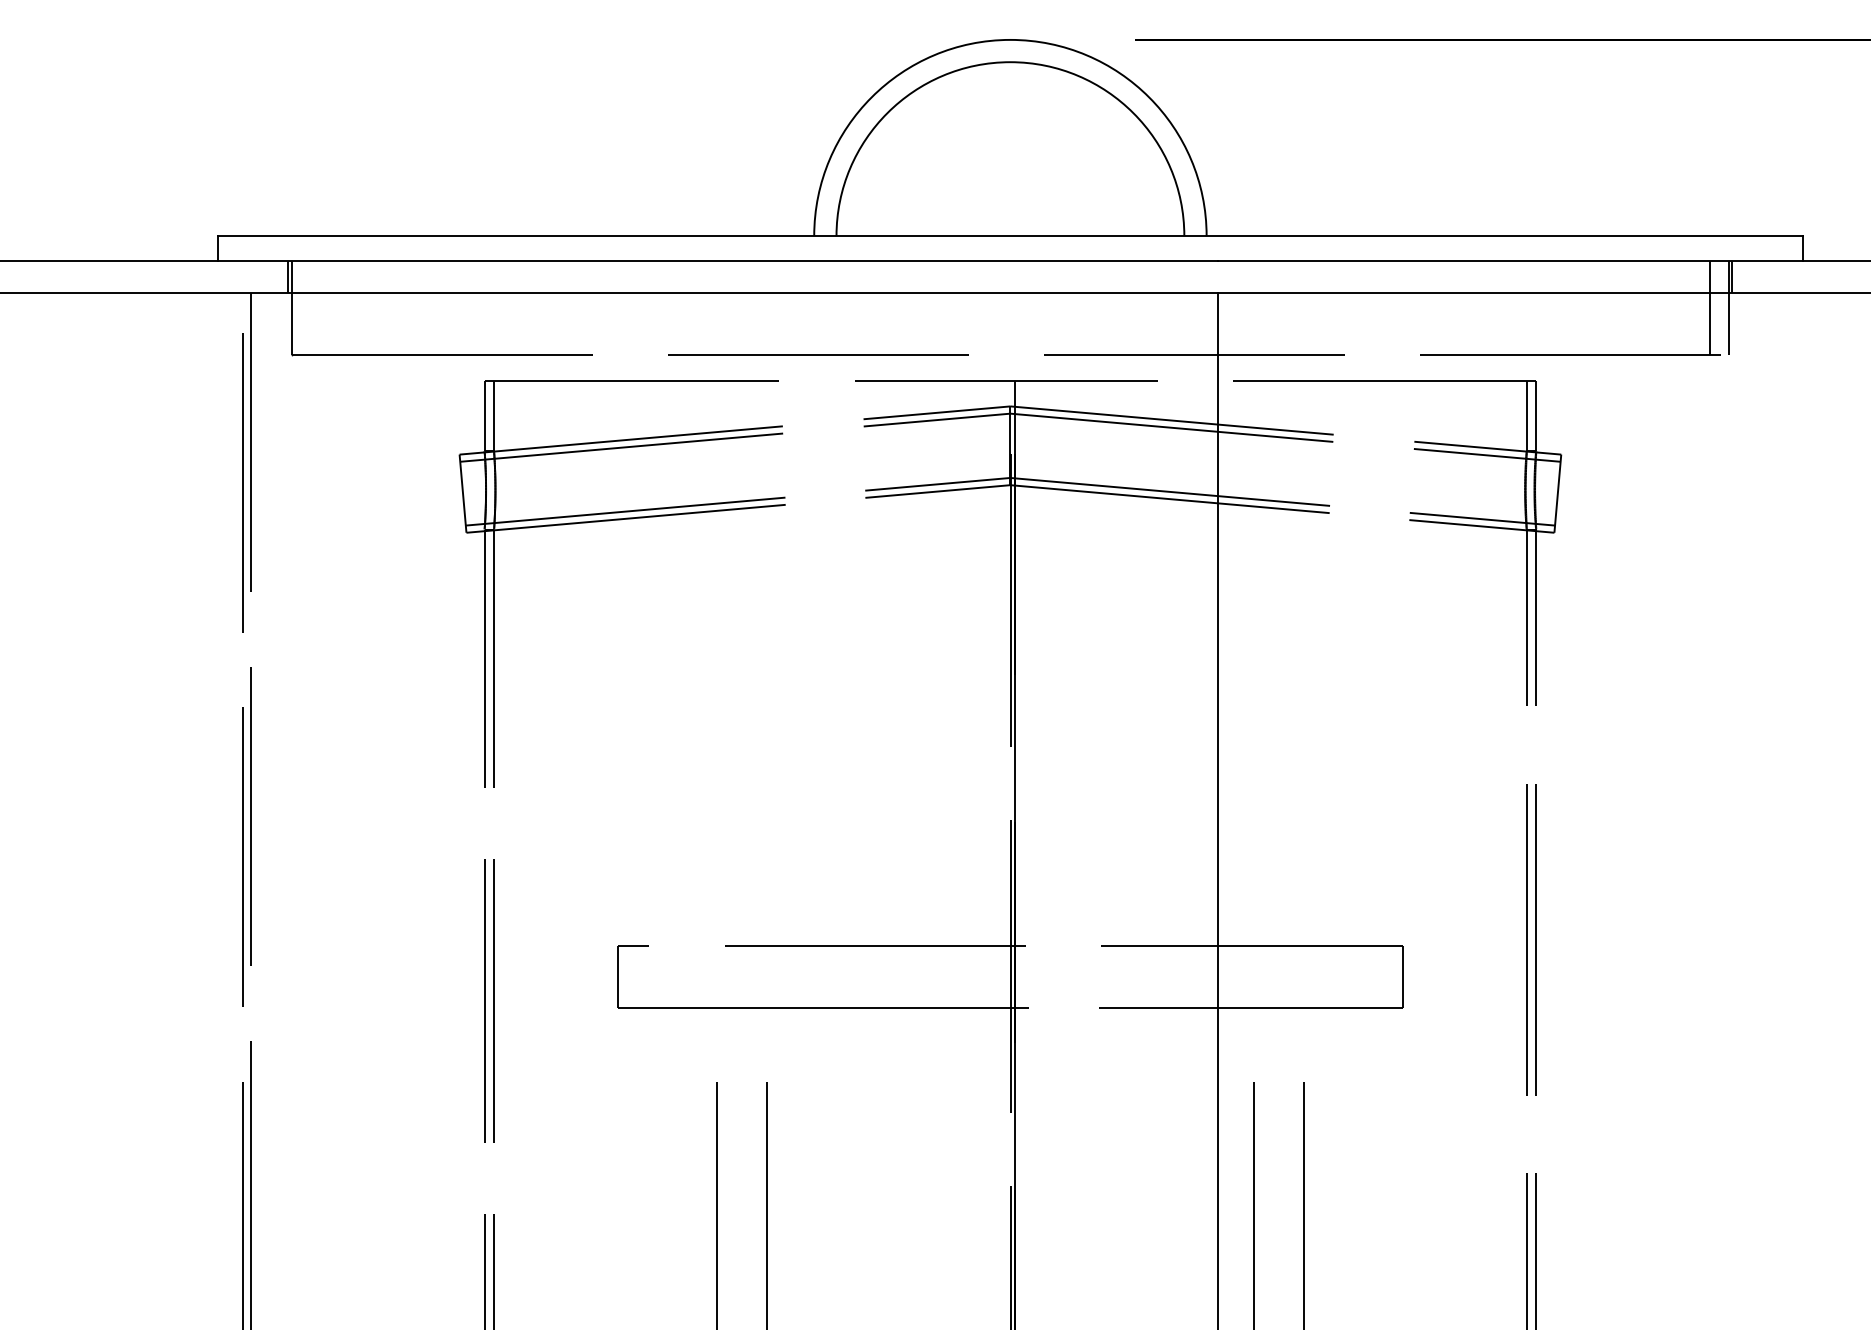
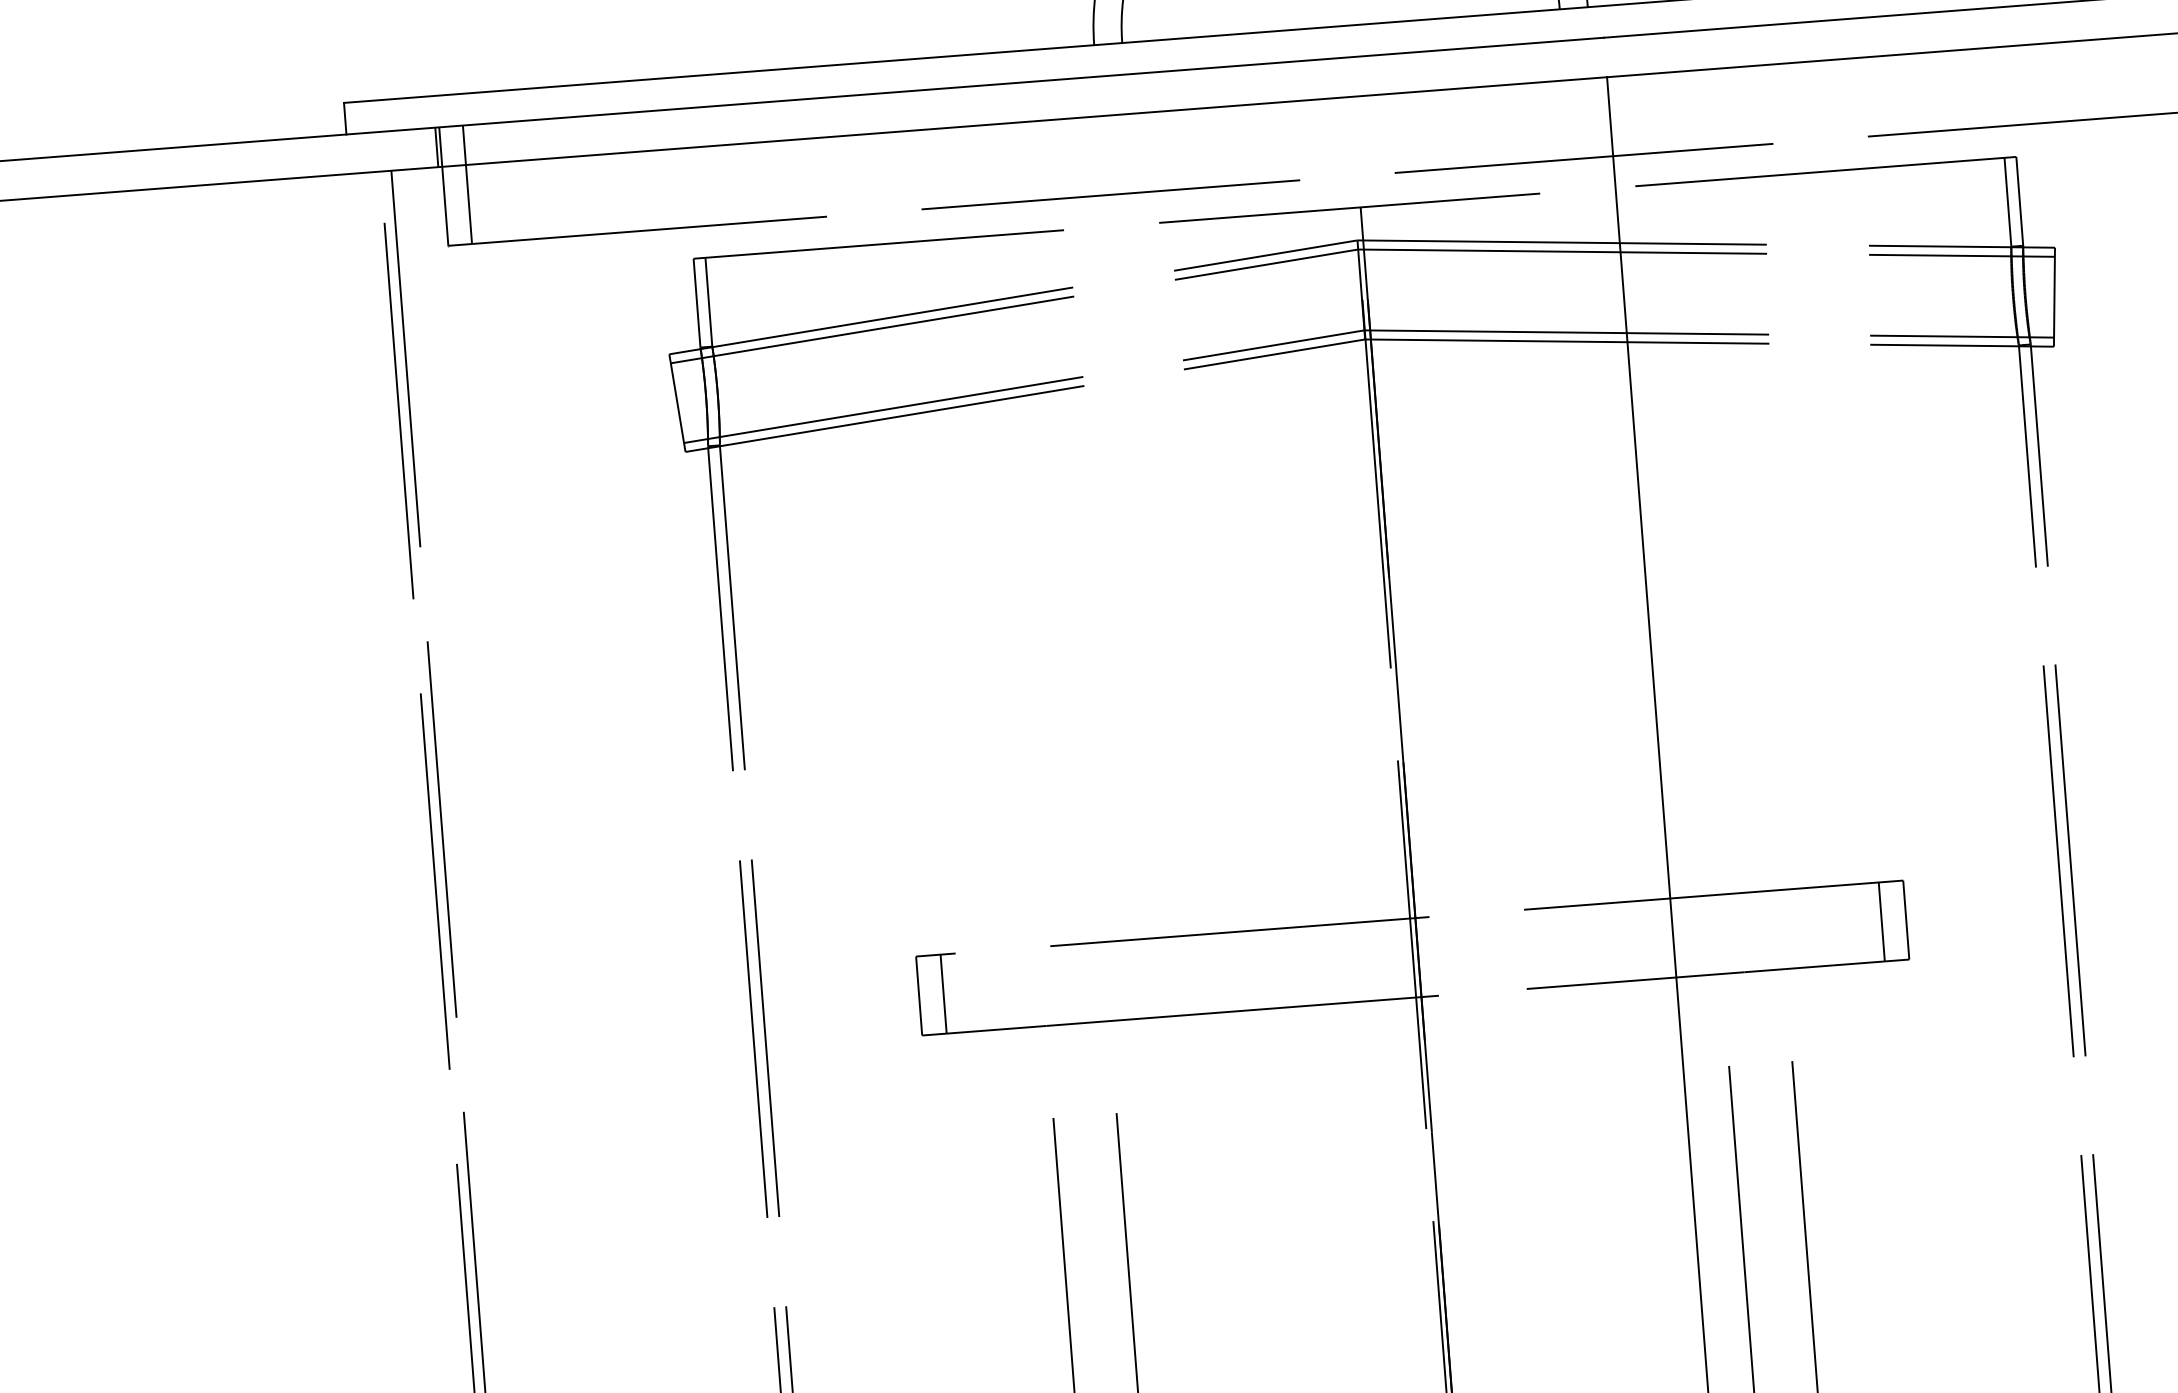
line: (310, 308) -> (467, 184), added
line: (637, 976) -> (943, 993), added
line: (1383, 976) -> (1881, 921), added

